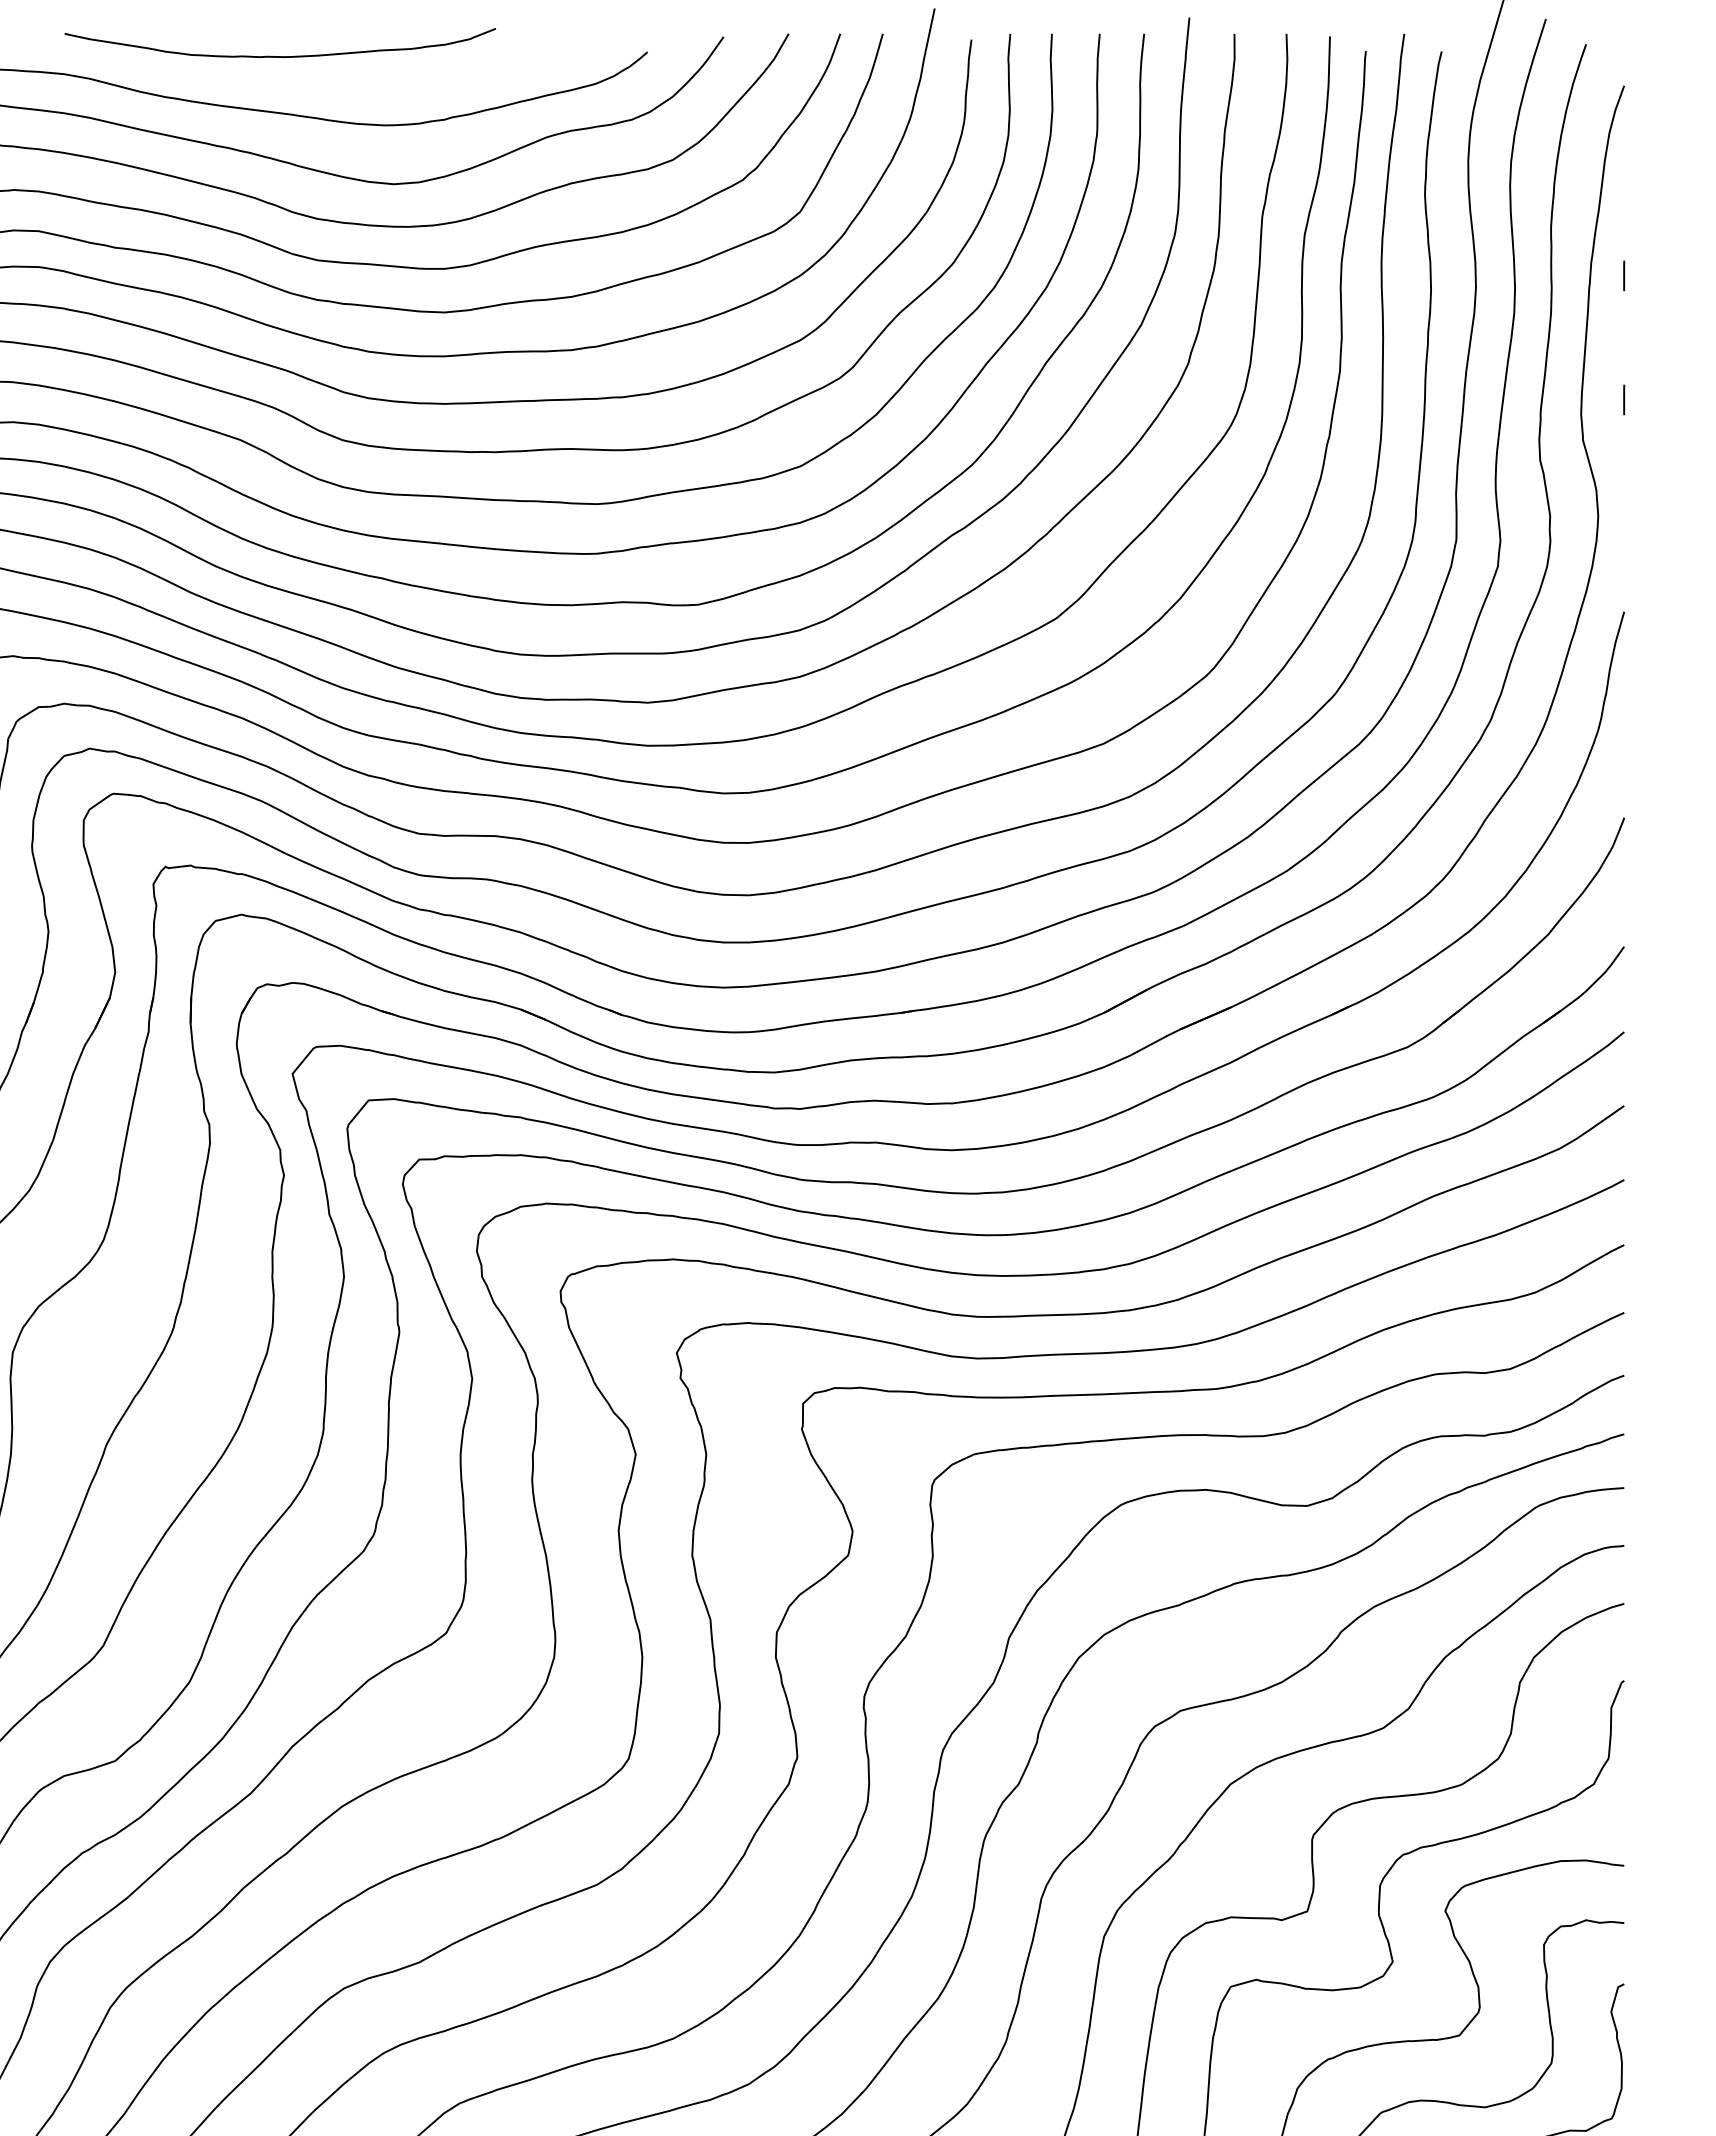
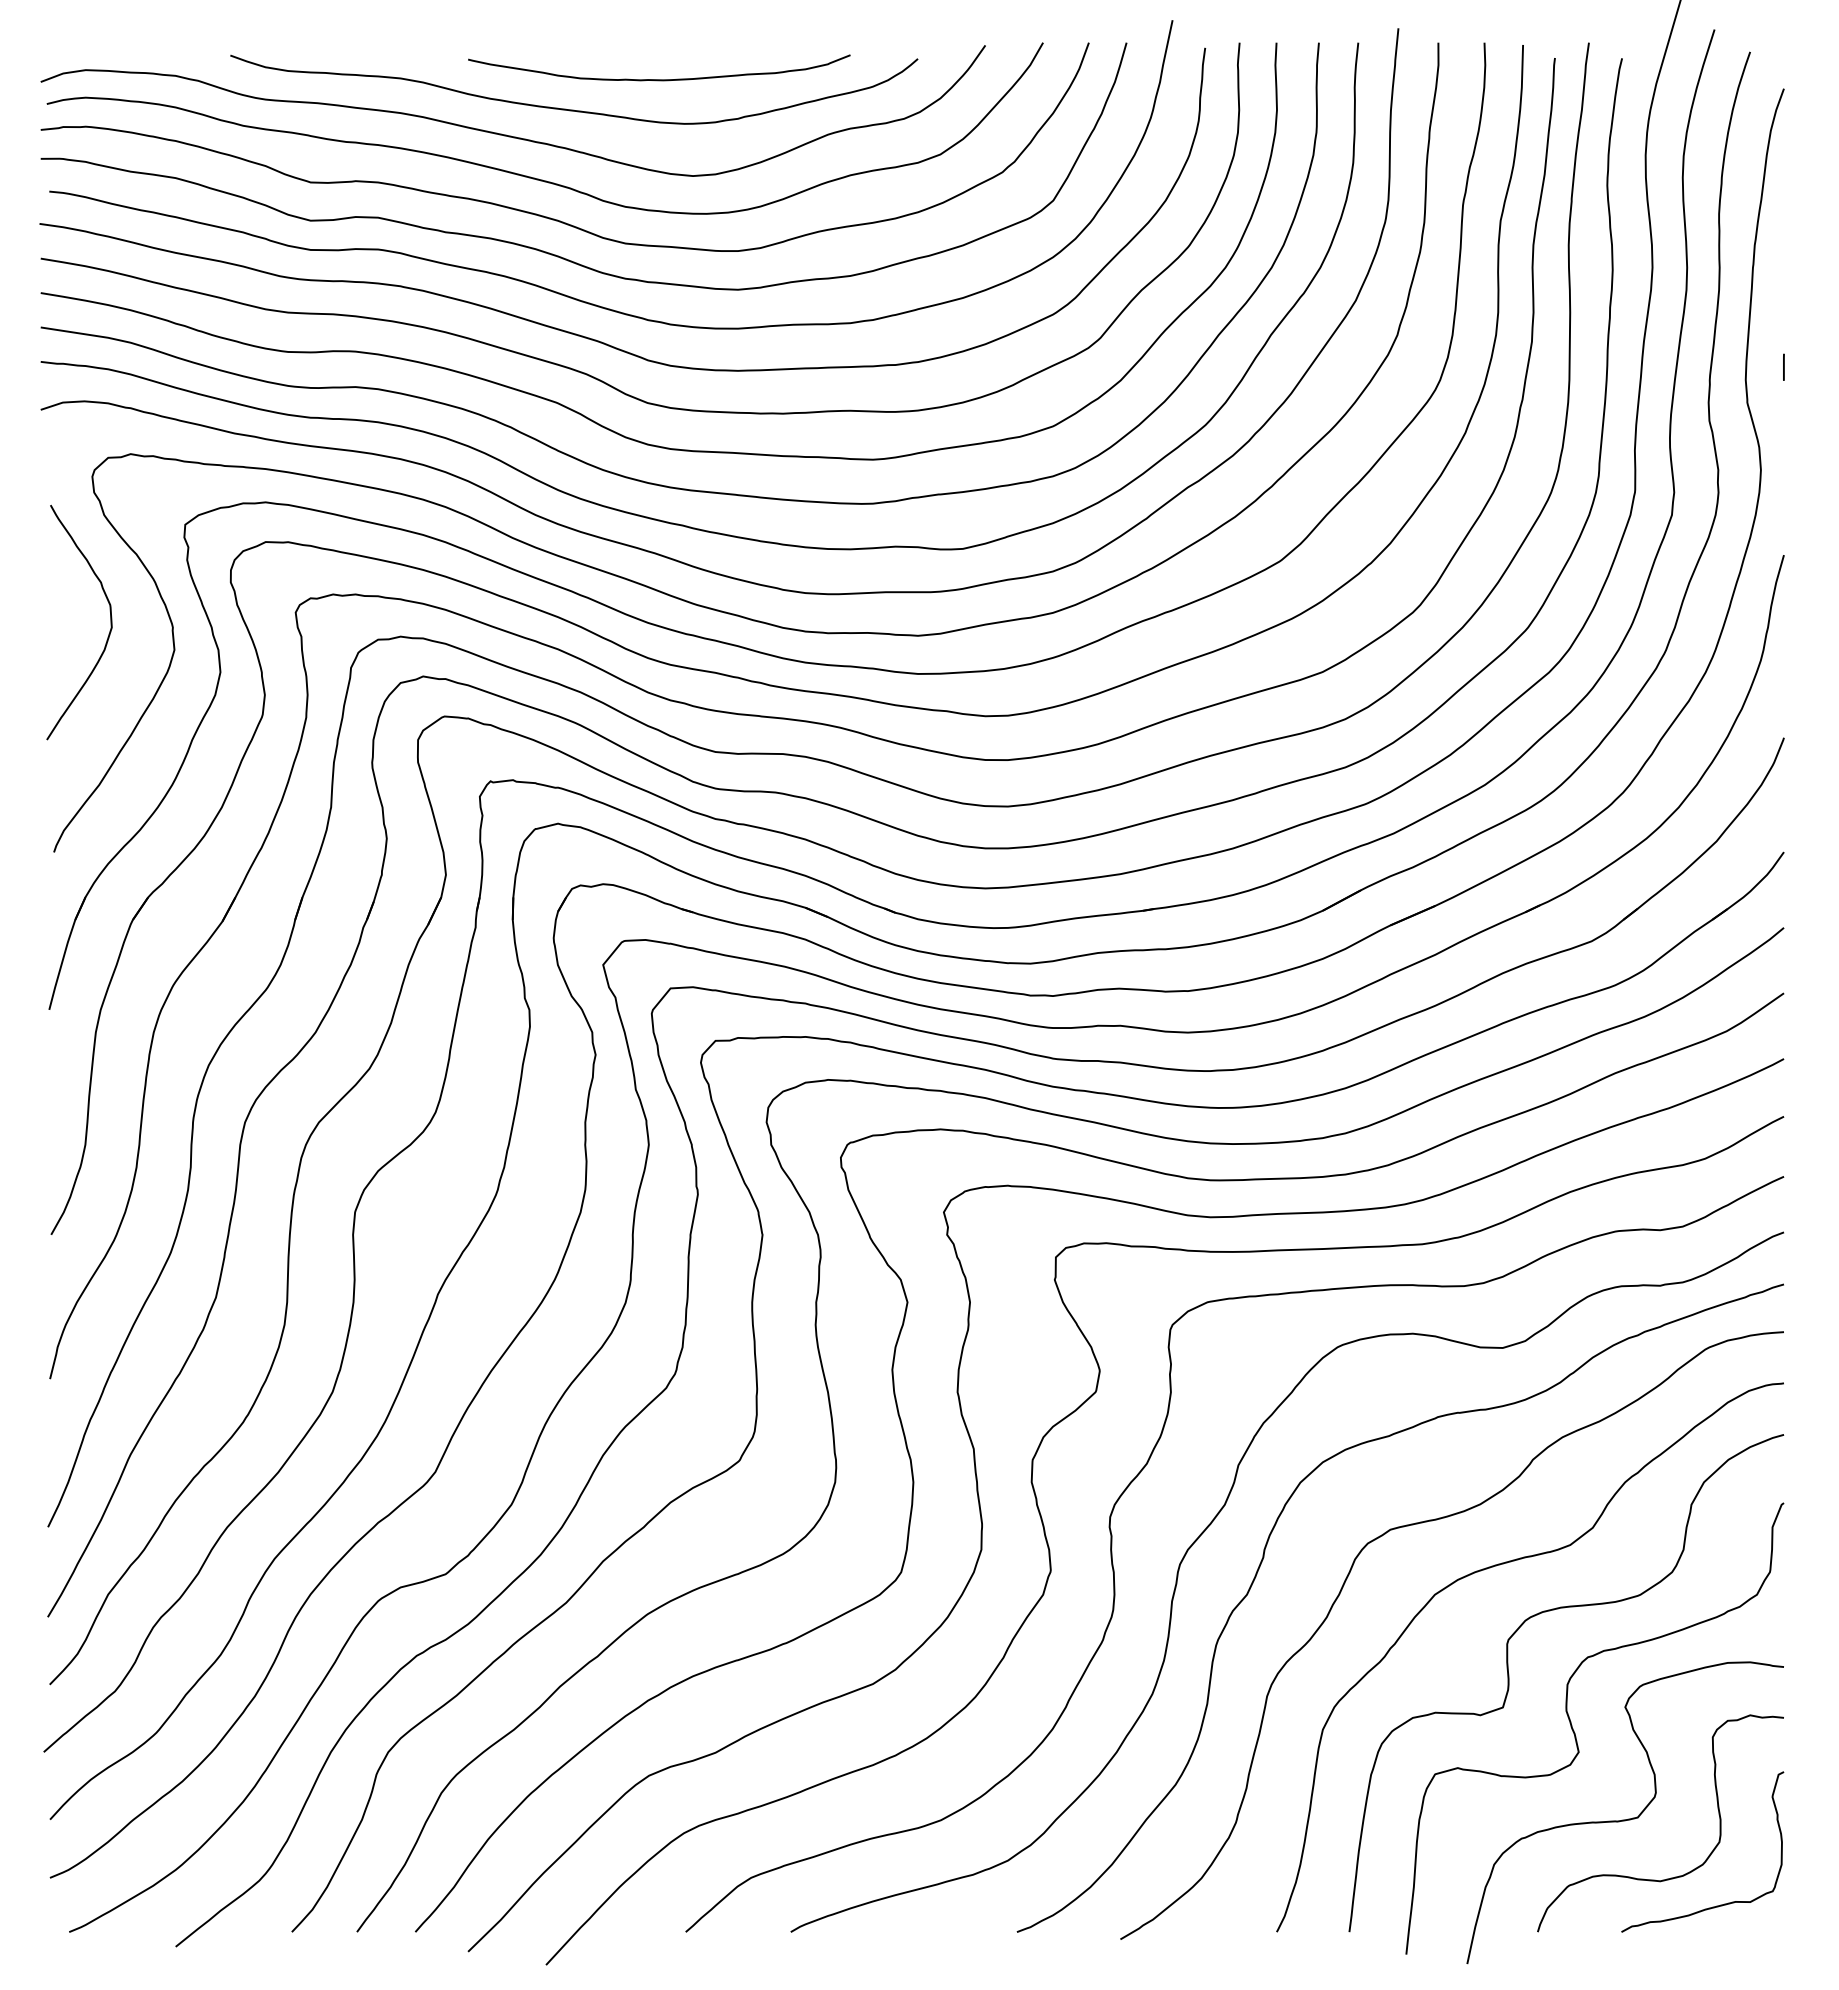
curve: (280, 56) -> (659, 79), moved
line: (1623, 274) -> (1783, 256), removed

